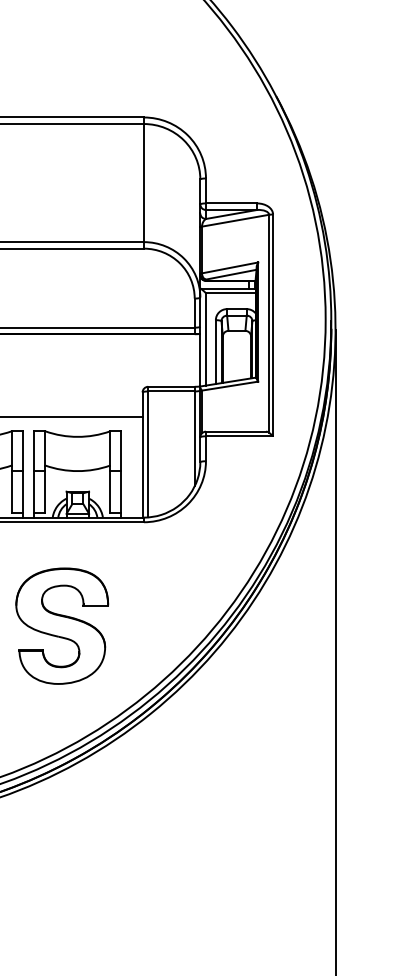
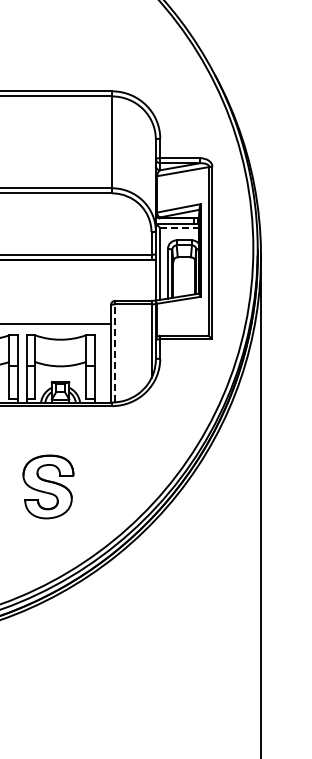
line: (232, 293) -> (180, 228), solid -> dashed
line: (148, 453) -> (115, 352), solid -> dashed
part: (62, 625) -> (48, 486), size x0.7

